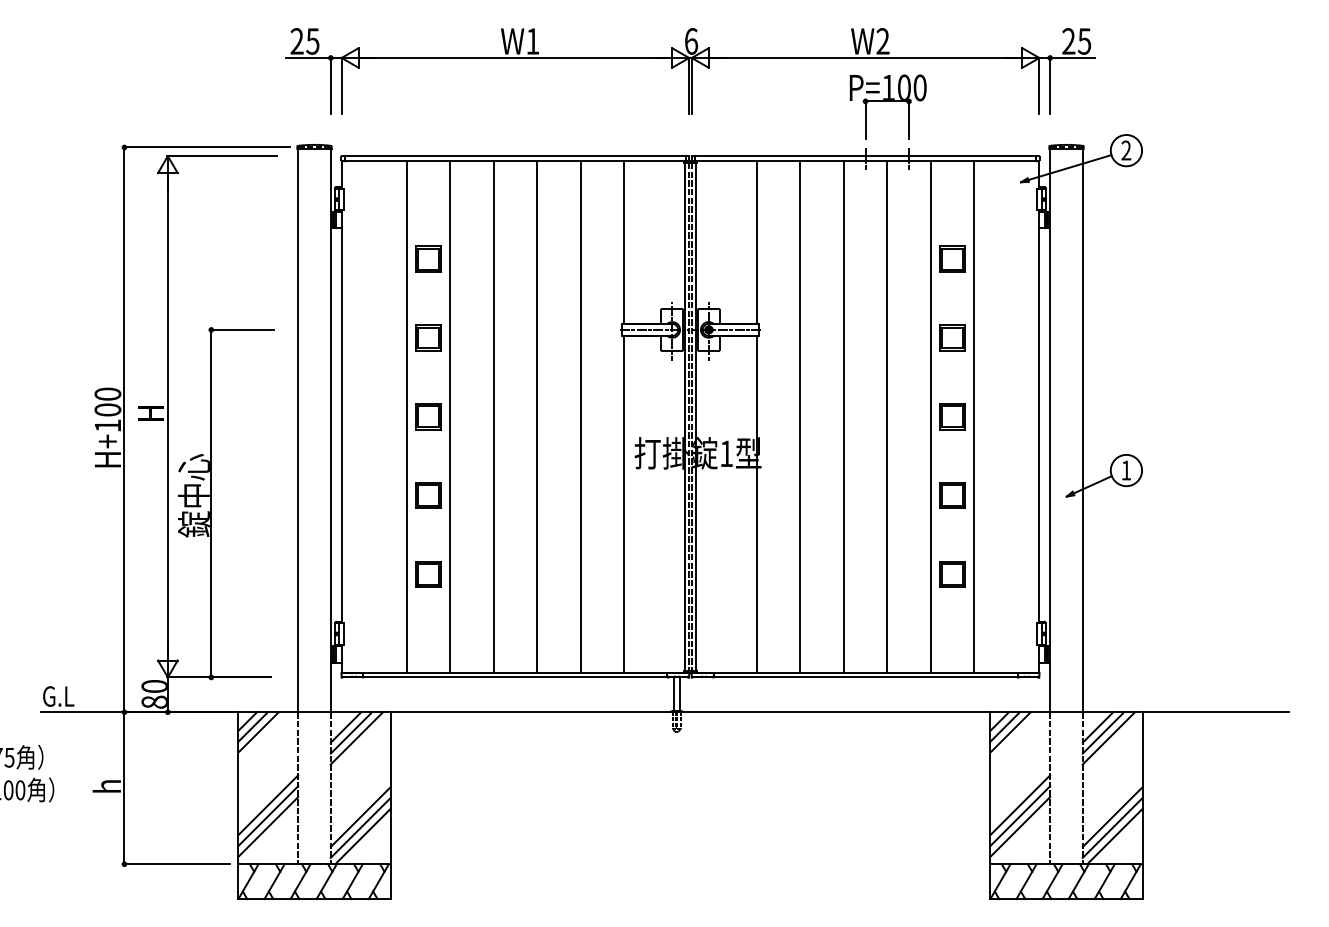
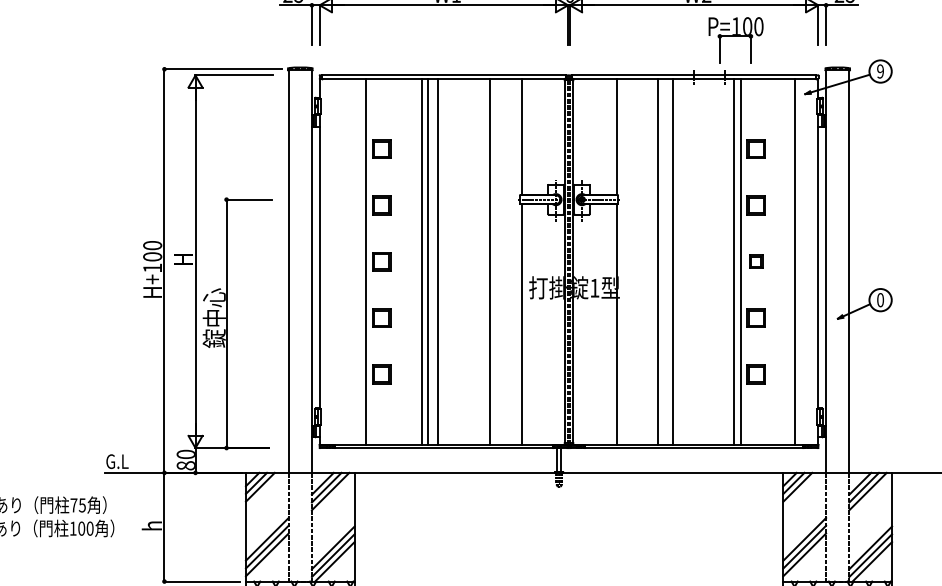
part: (887, 106) -> (735, 39), moved
text: (1126, 150) -> (880, 71), 2 -> 9
line: (450, 416) -> (422, 261), moved
line: (537, 416) -> (438, 261), moved
line: (800, 416) -> (672, 261), moved
line: (843, 416) -> (657, 261), moved
line: (887, 416) -> (734, 261), moved
part: (952, 416) -> (756, 261), size x0.7
line: (974, 416) -> (794, 261), moved
text: (1126, 470) -> (880, 300), 1 -> 0

